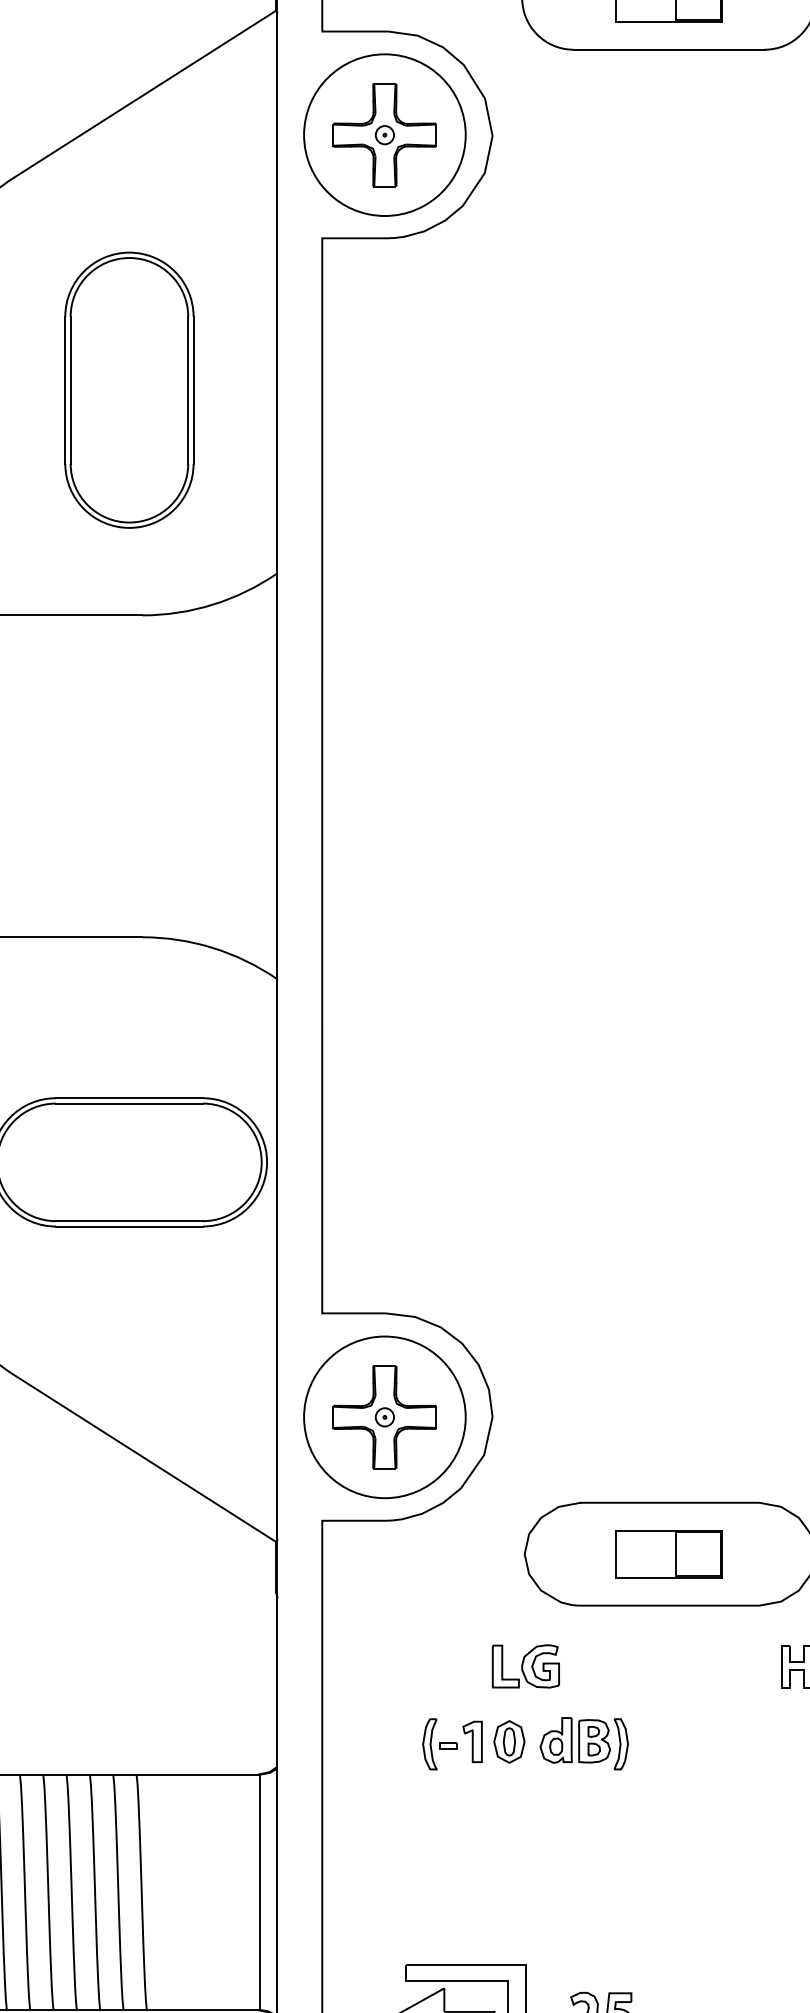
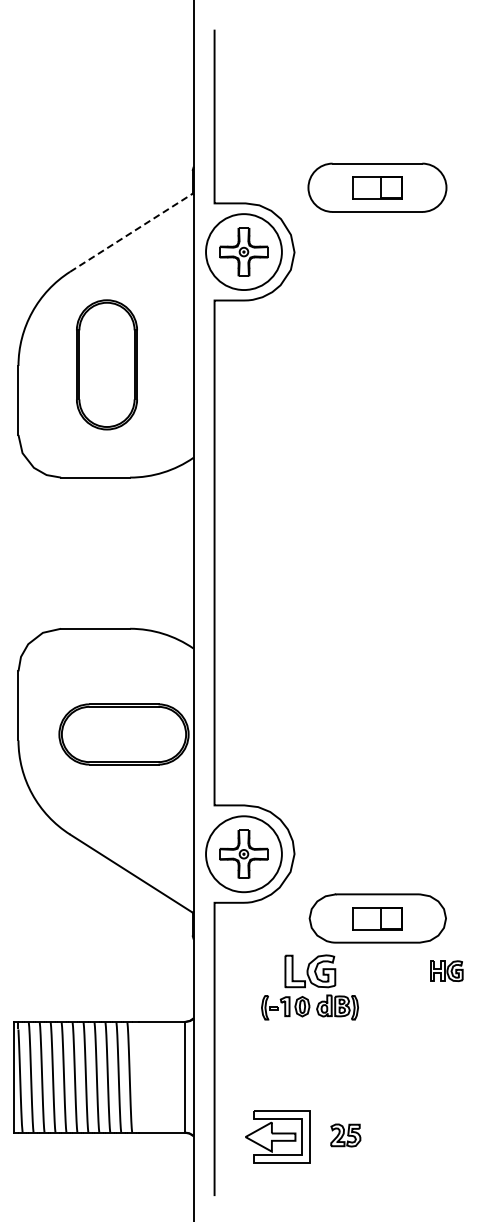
line: (145, 93) -> (131, 232), solid -> dashed
part: (128, 389) -> (106, 364), moved
part: (524, 1664) -> (309, 970), size x1.6

